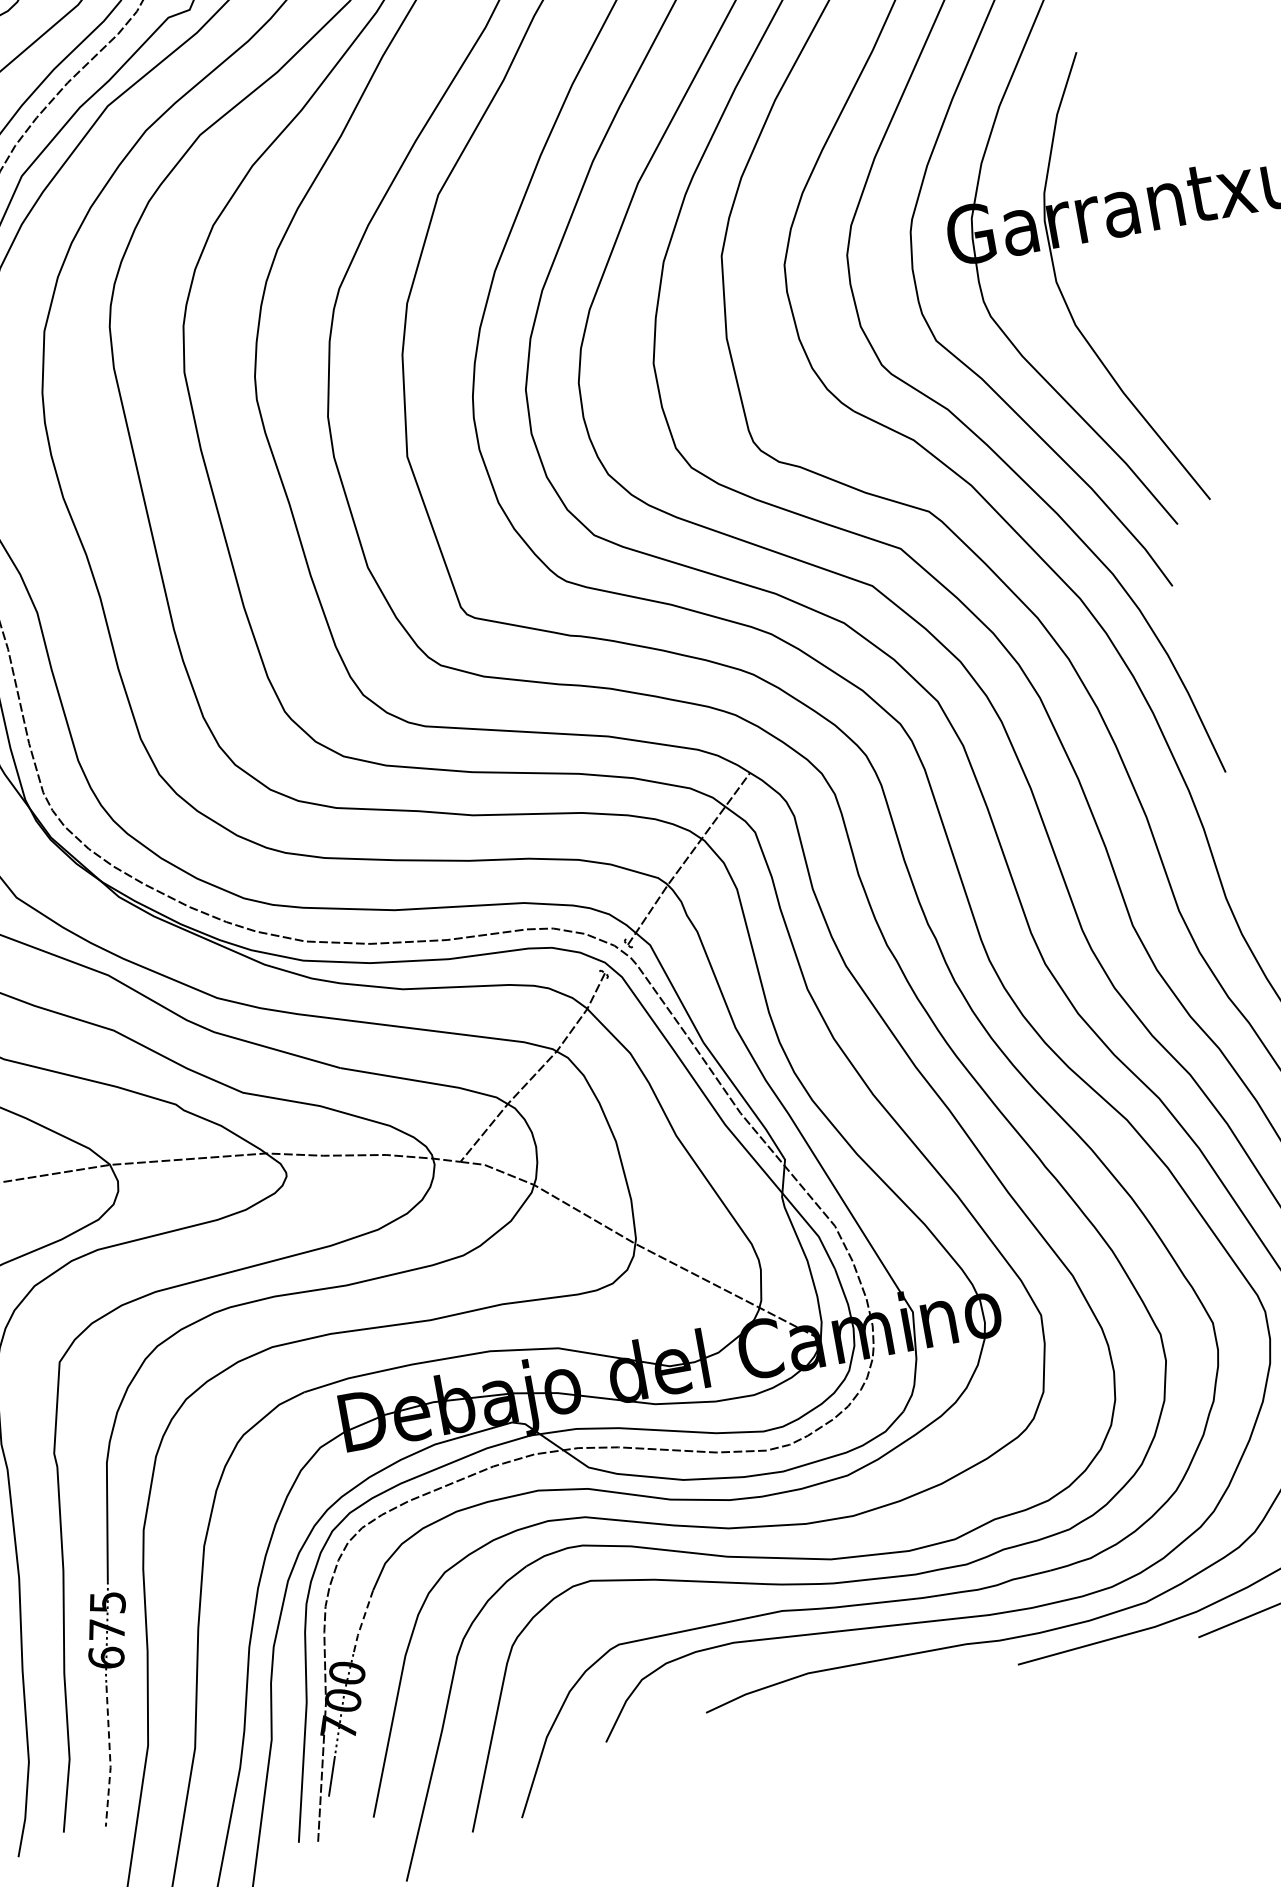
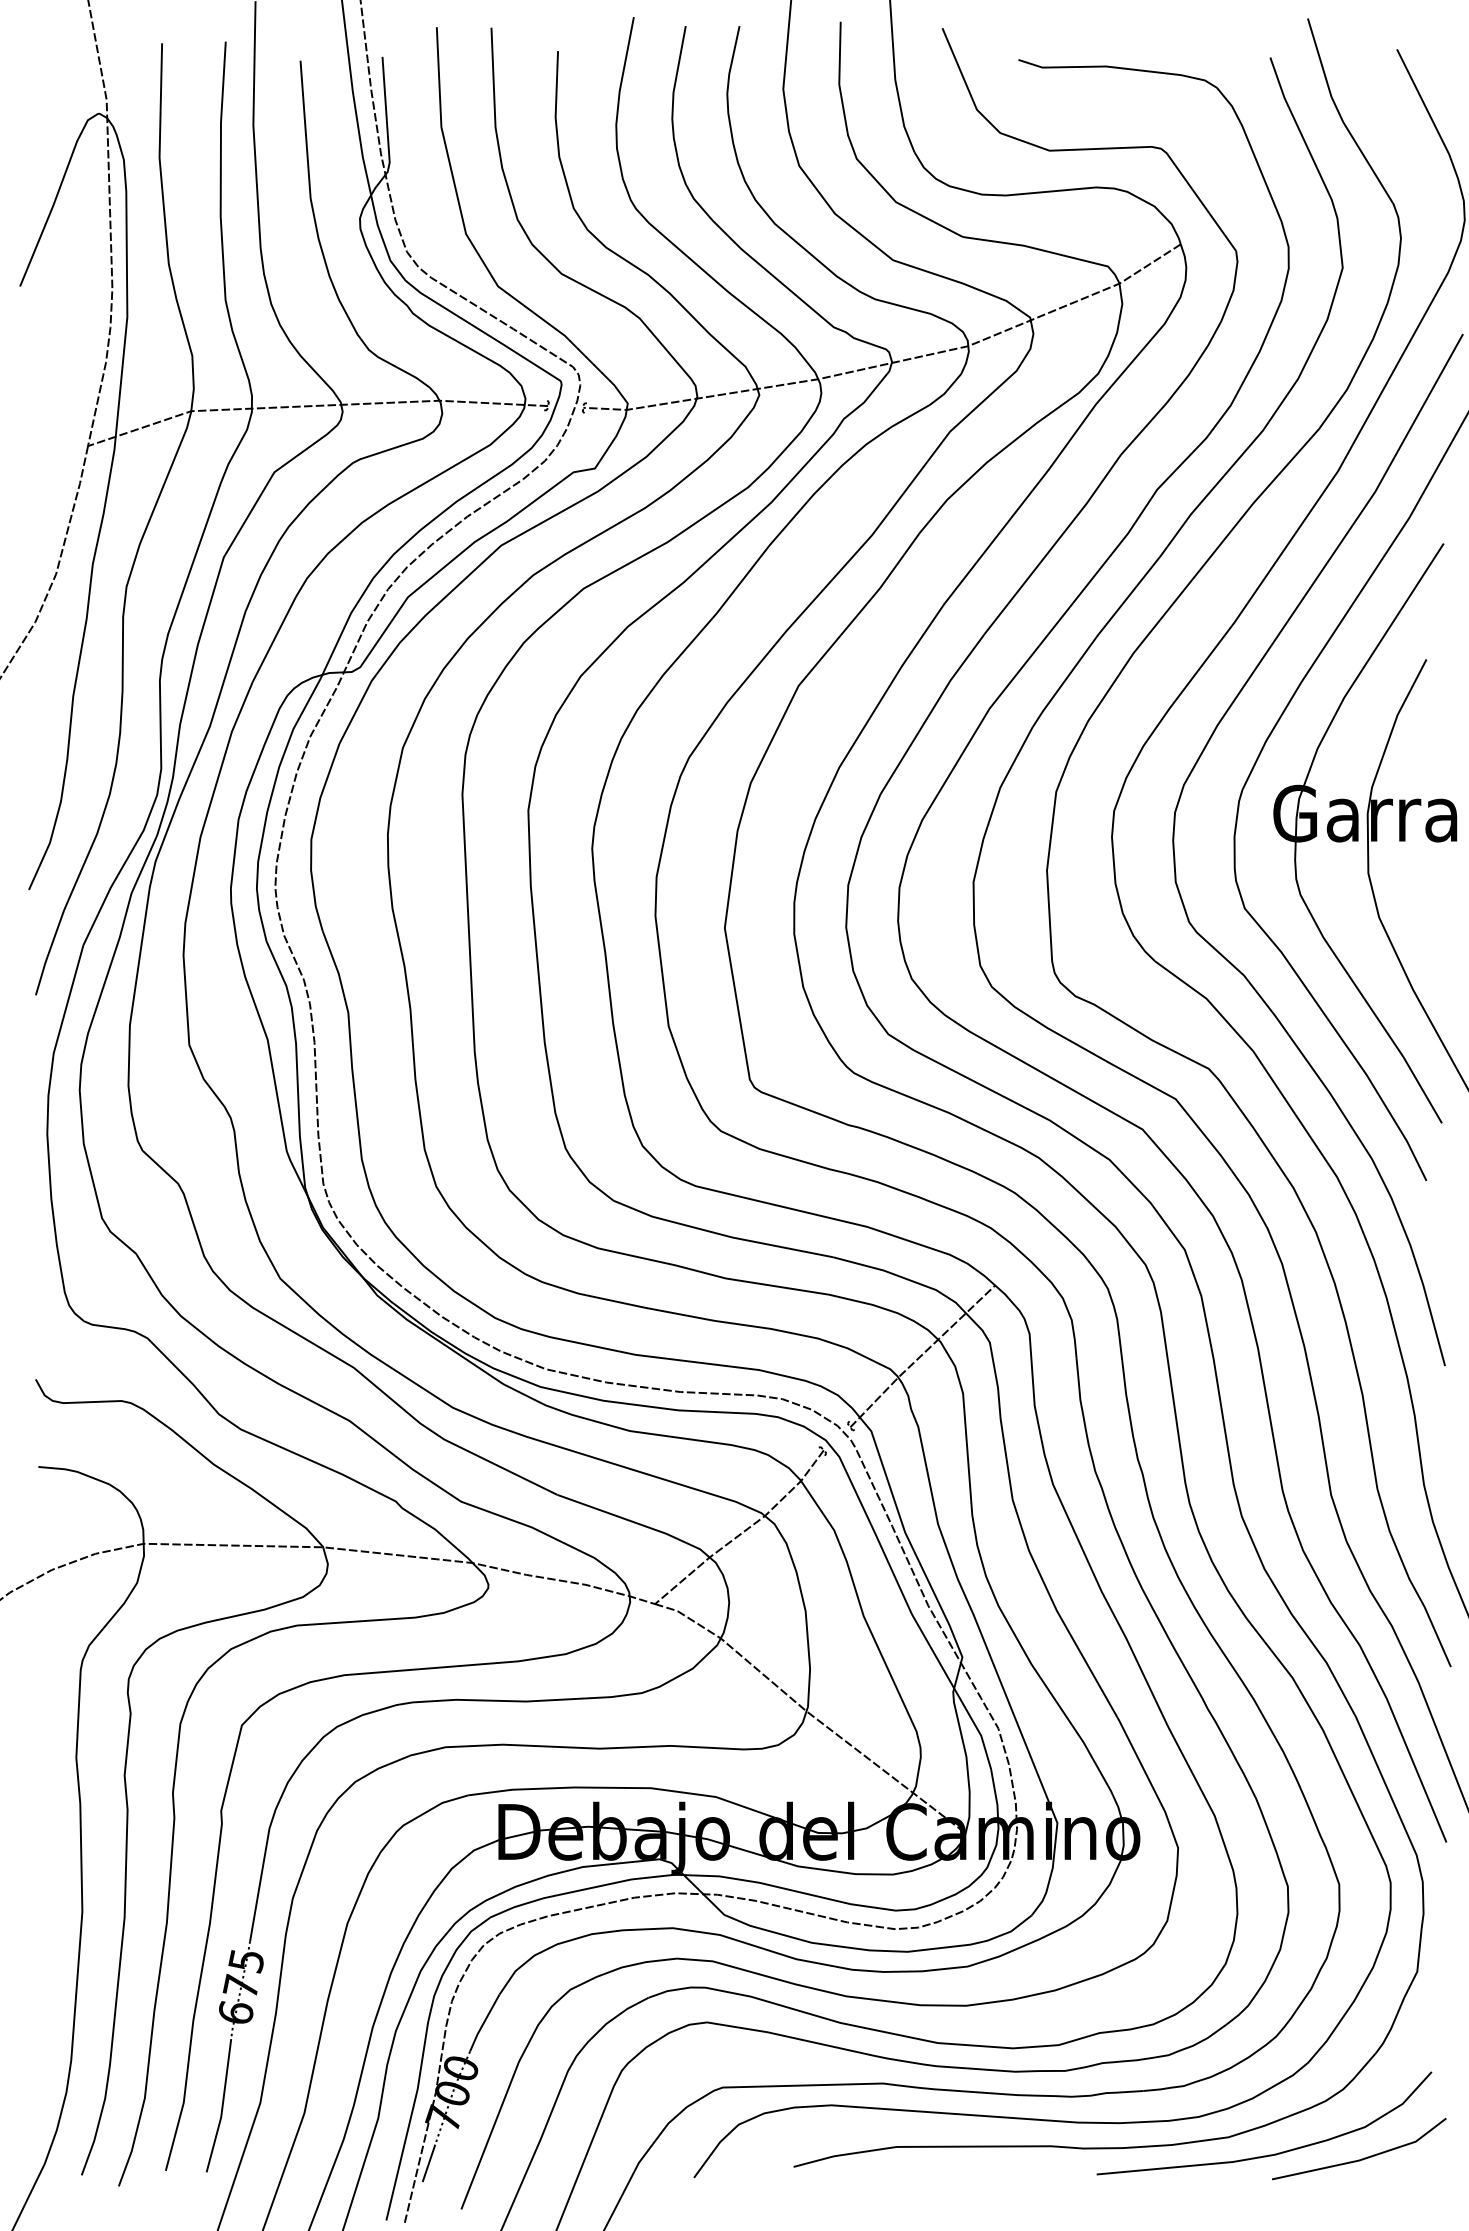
line: (362, 1623) -> (483, 2023), dashed -> solid
line: (110, 1757) -> (222, 2107), dashed -> solid

